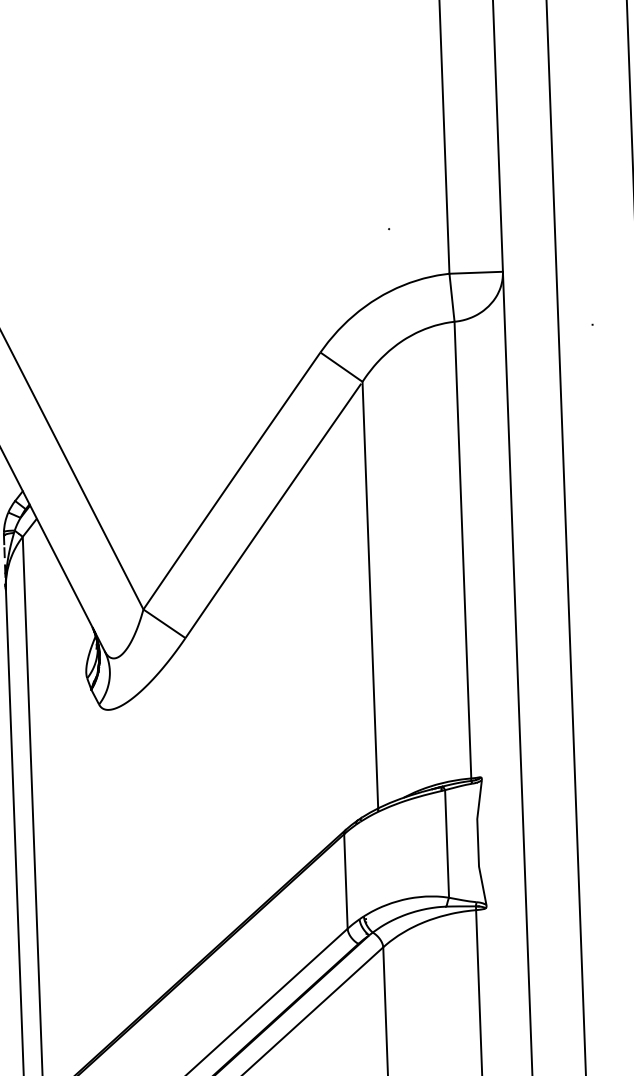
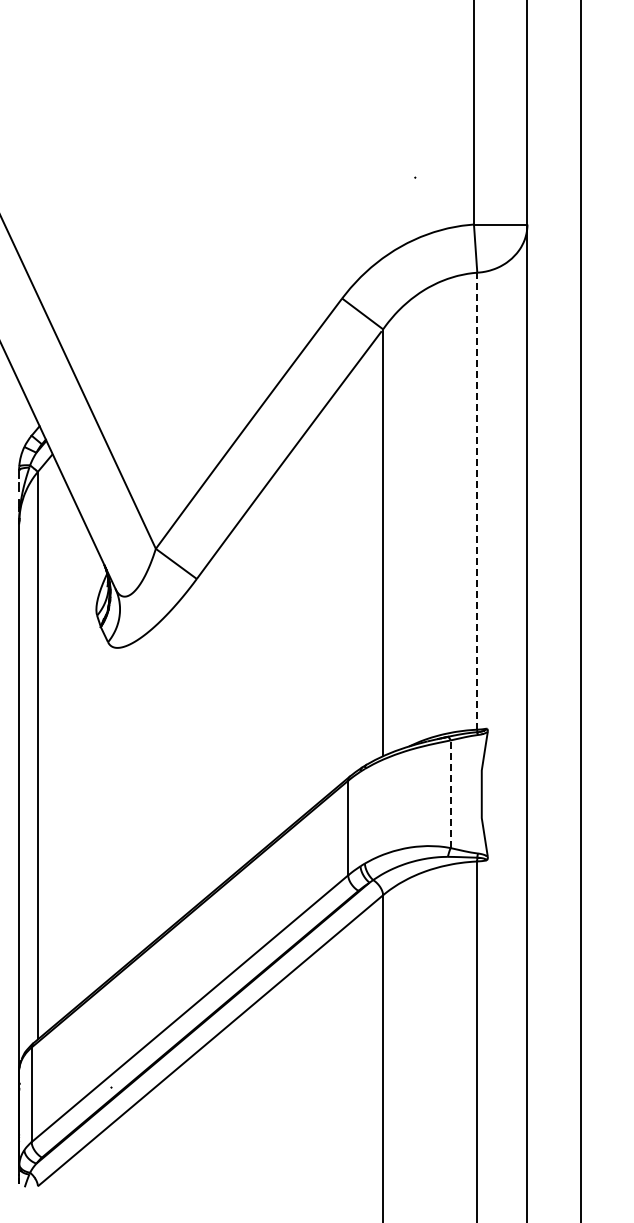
line: (463, 549) -> (477, 500), solid -> dashed
line: (446, 844) -> (450, 794), solid -> dashed

